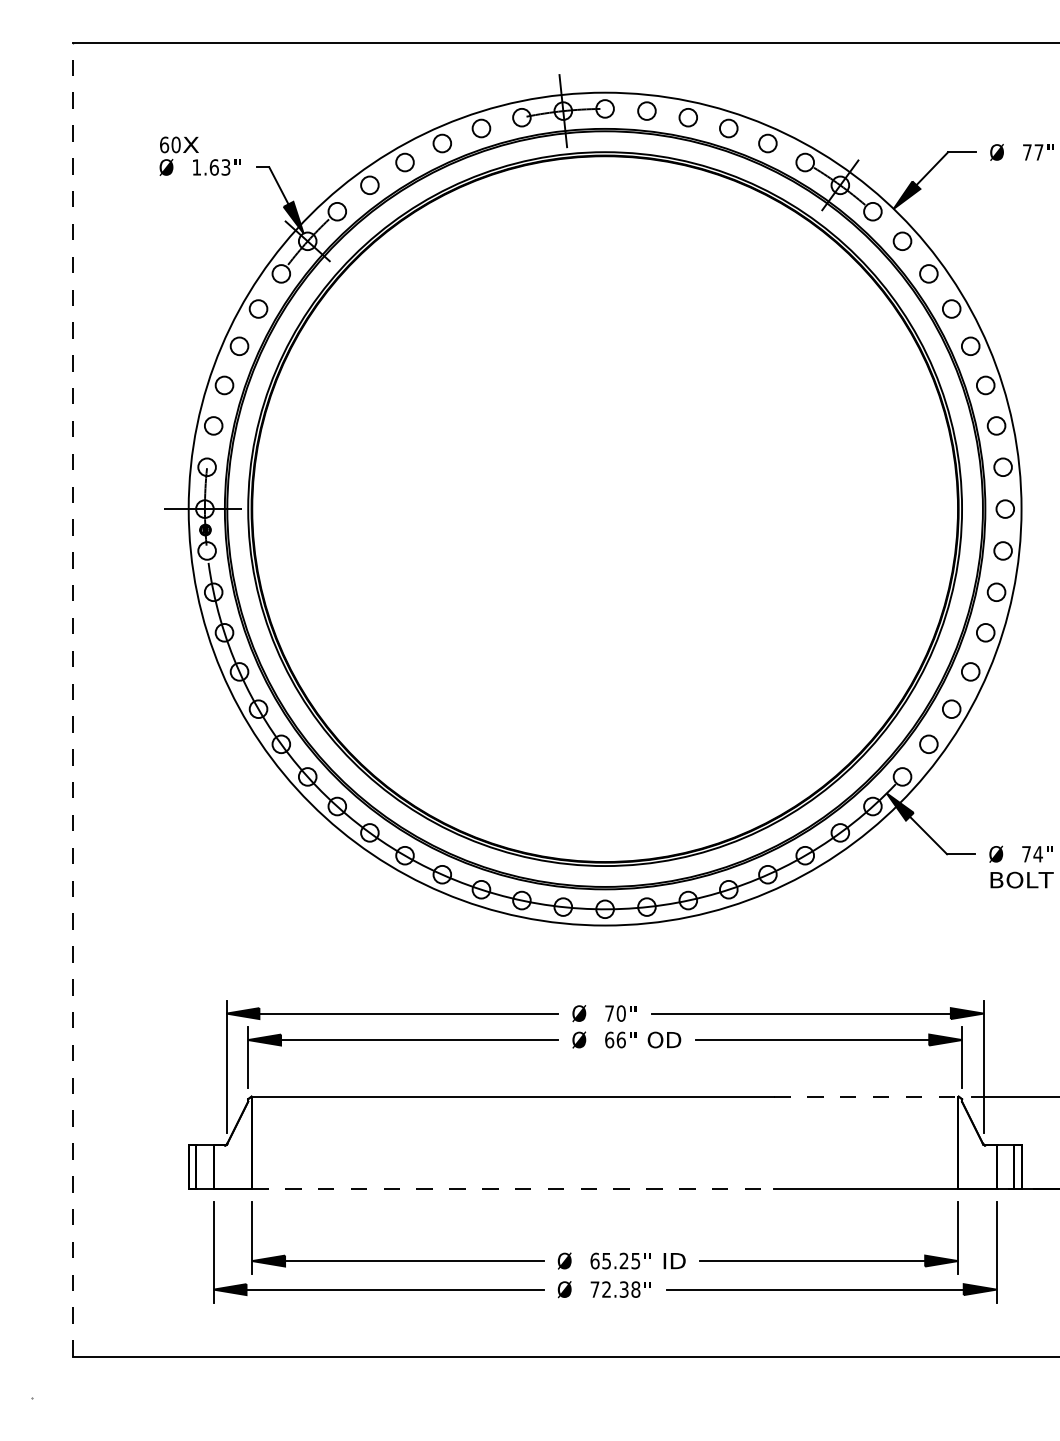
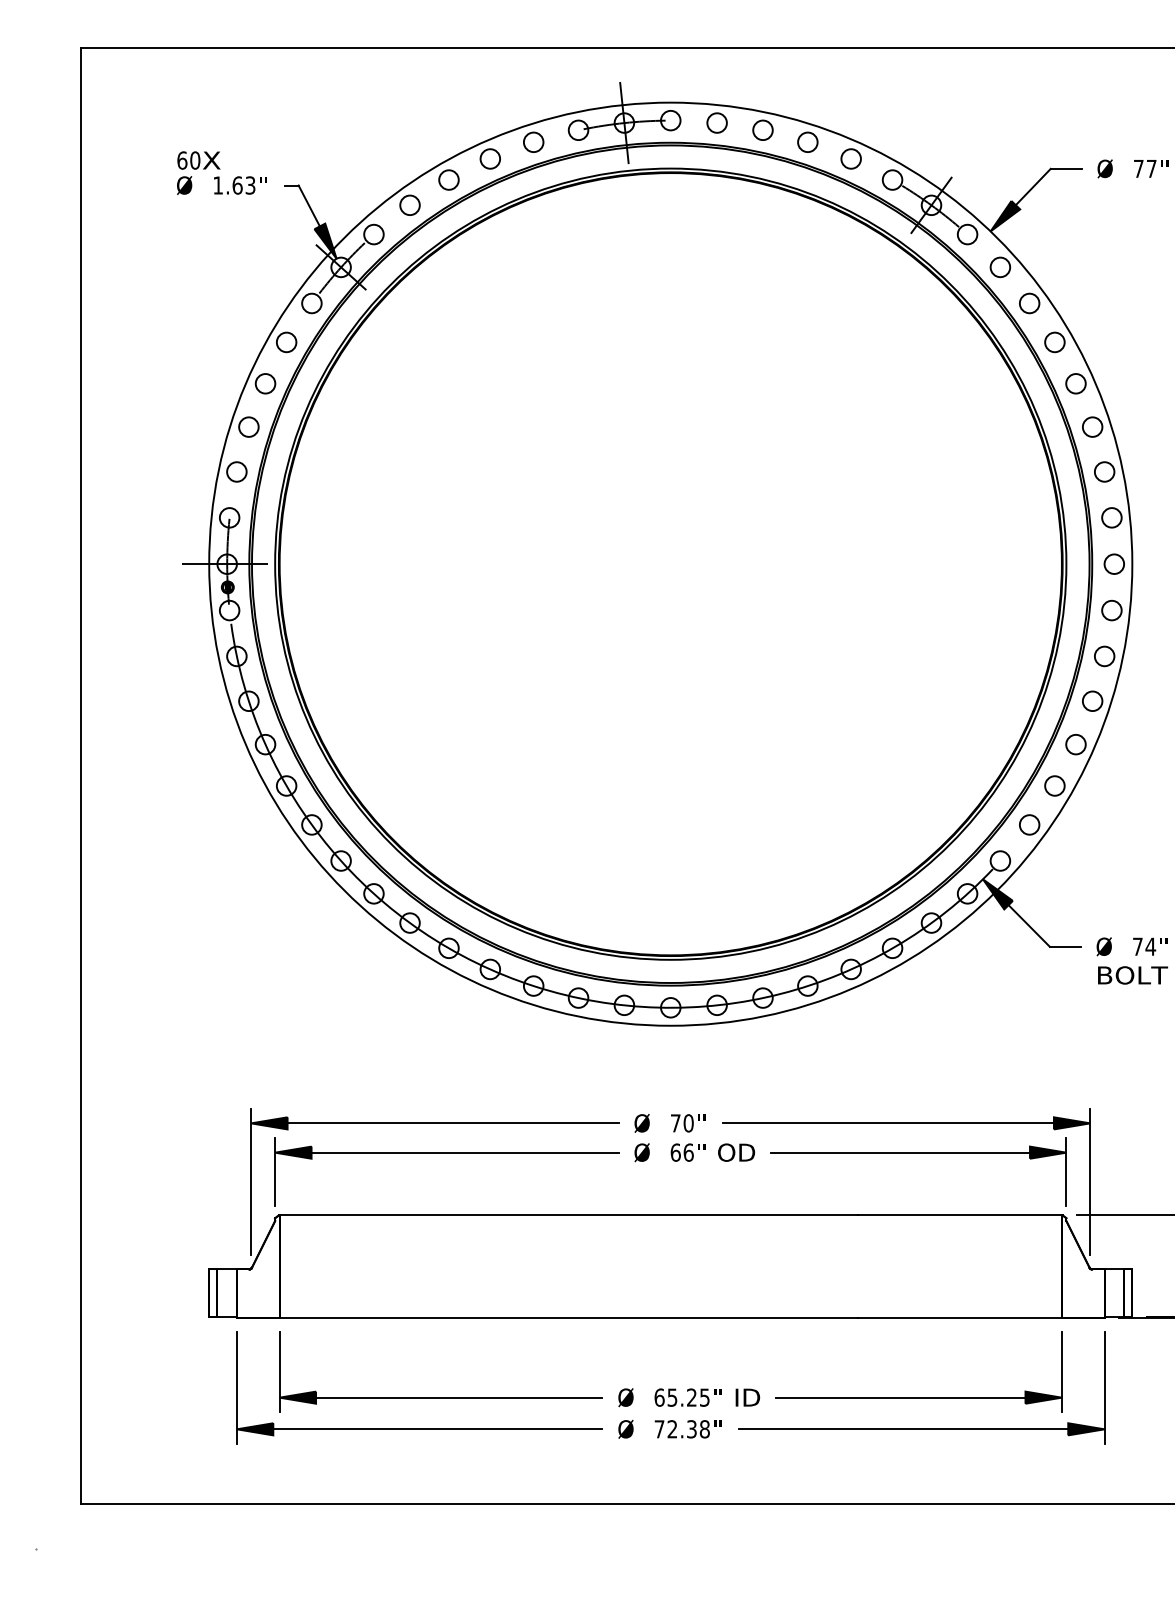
line: (73, 699) -> (81, 775), dashed -> solid
line: (866, 1096) -> (960, 1215), dashed -> solid
line: (513, 1189) -> (569, 1318), dashed -> solid

